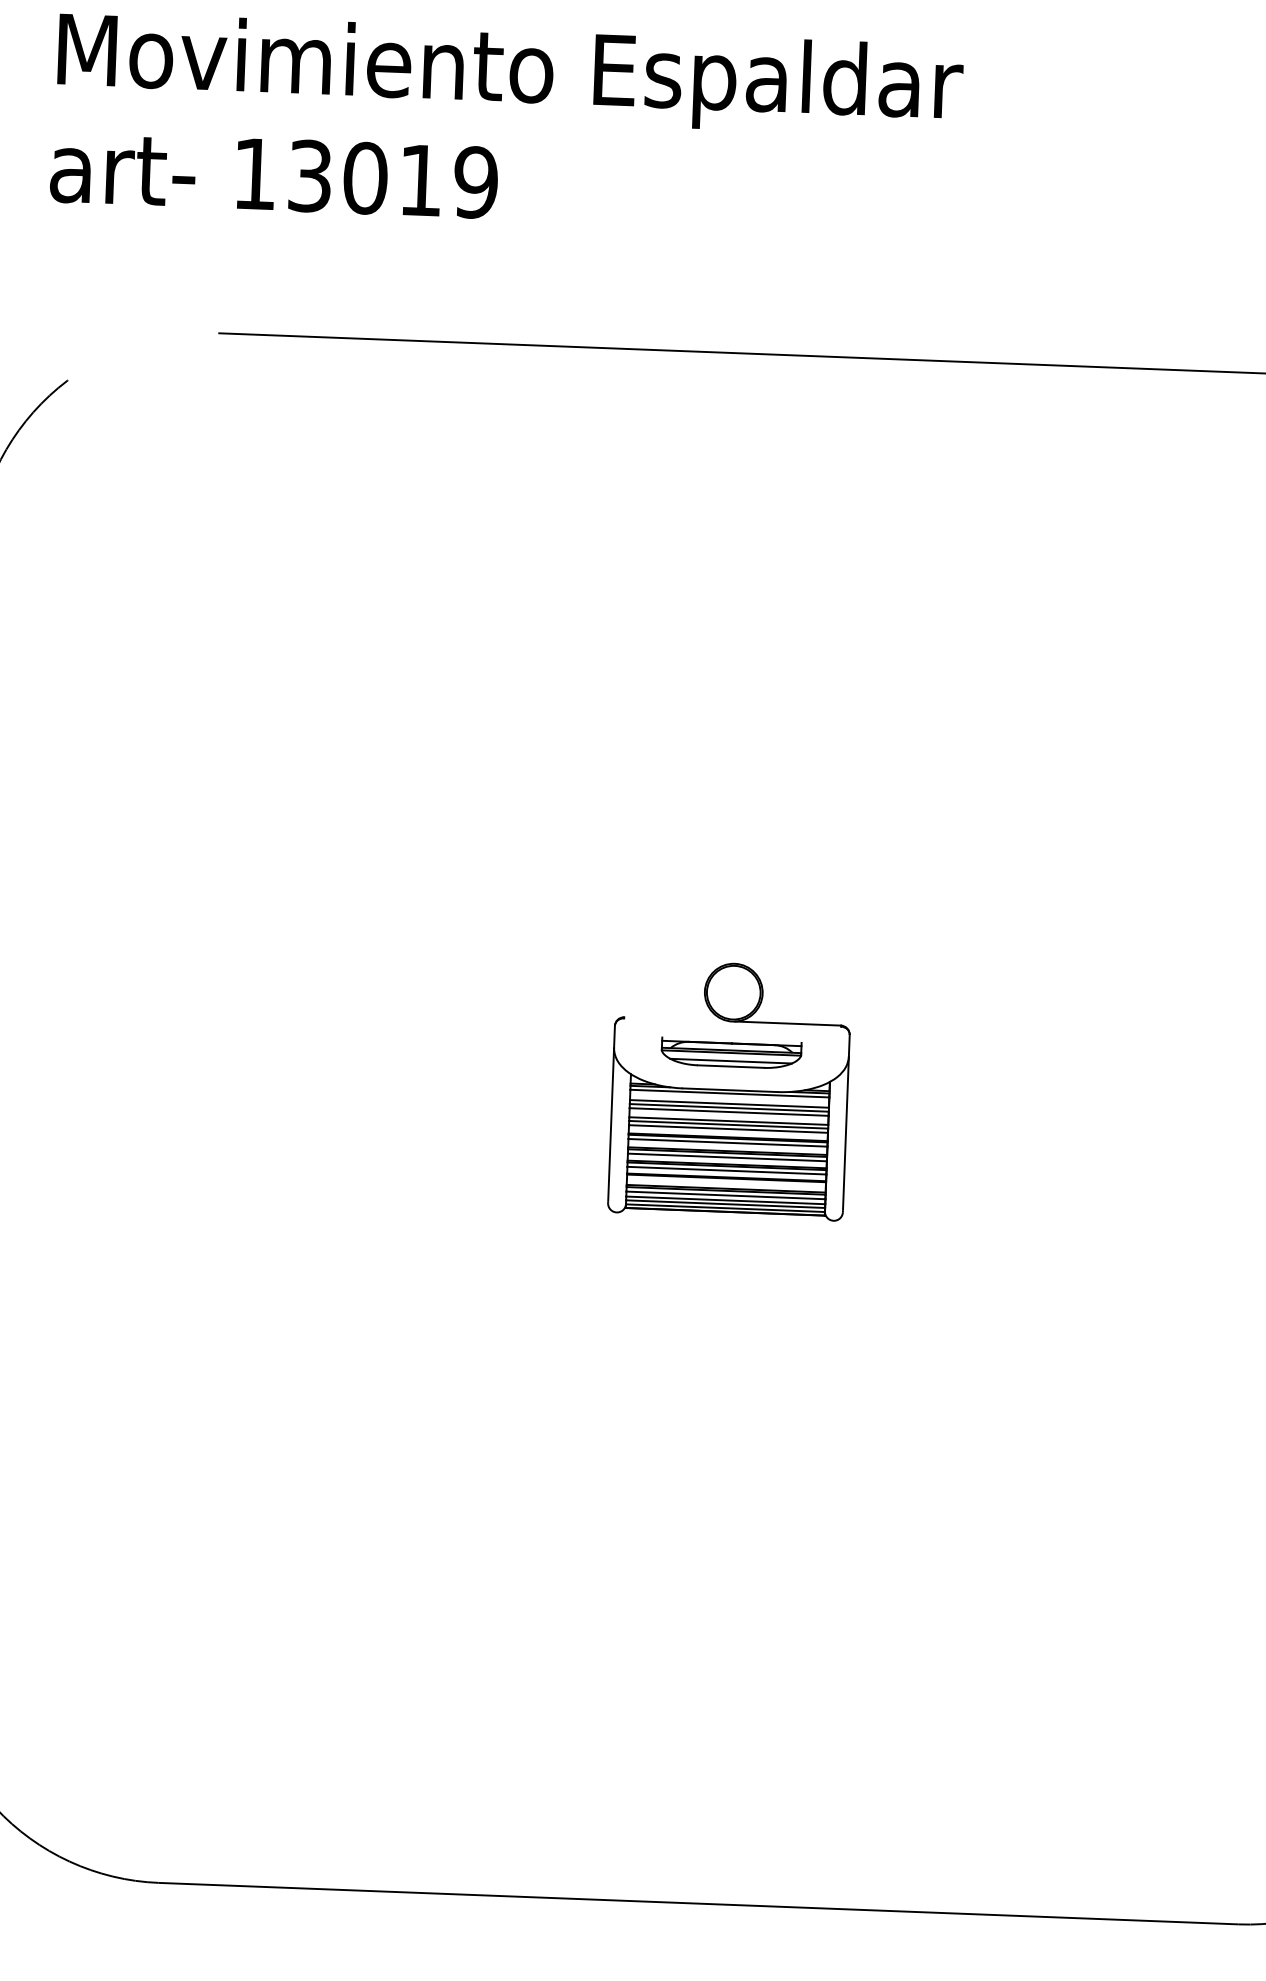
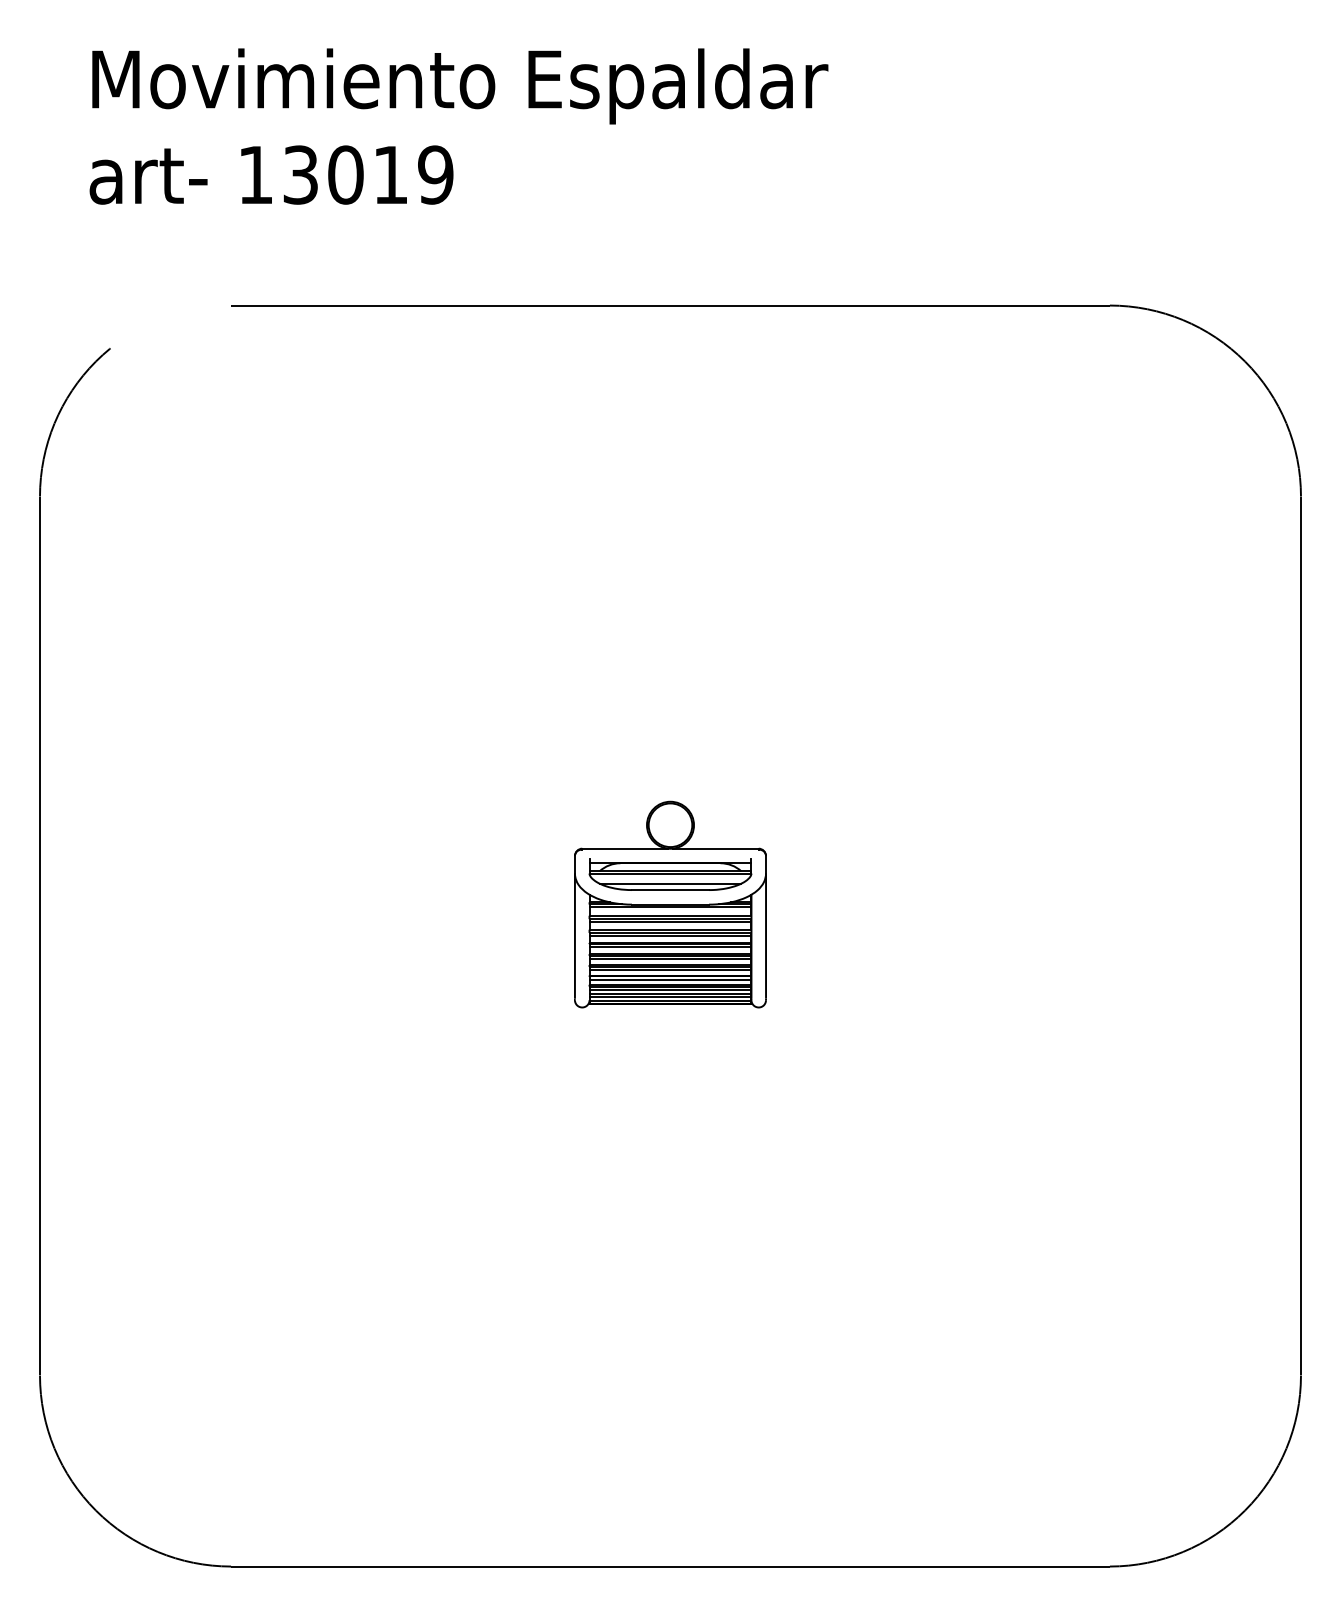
line: (677, 1019) -> (625, 848), added
part: (731, 1053) -> (670, 874), size x1.43
line: (726, 1183) -> (670, 980), added

